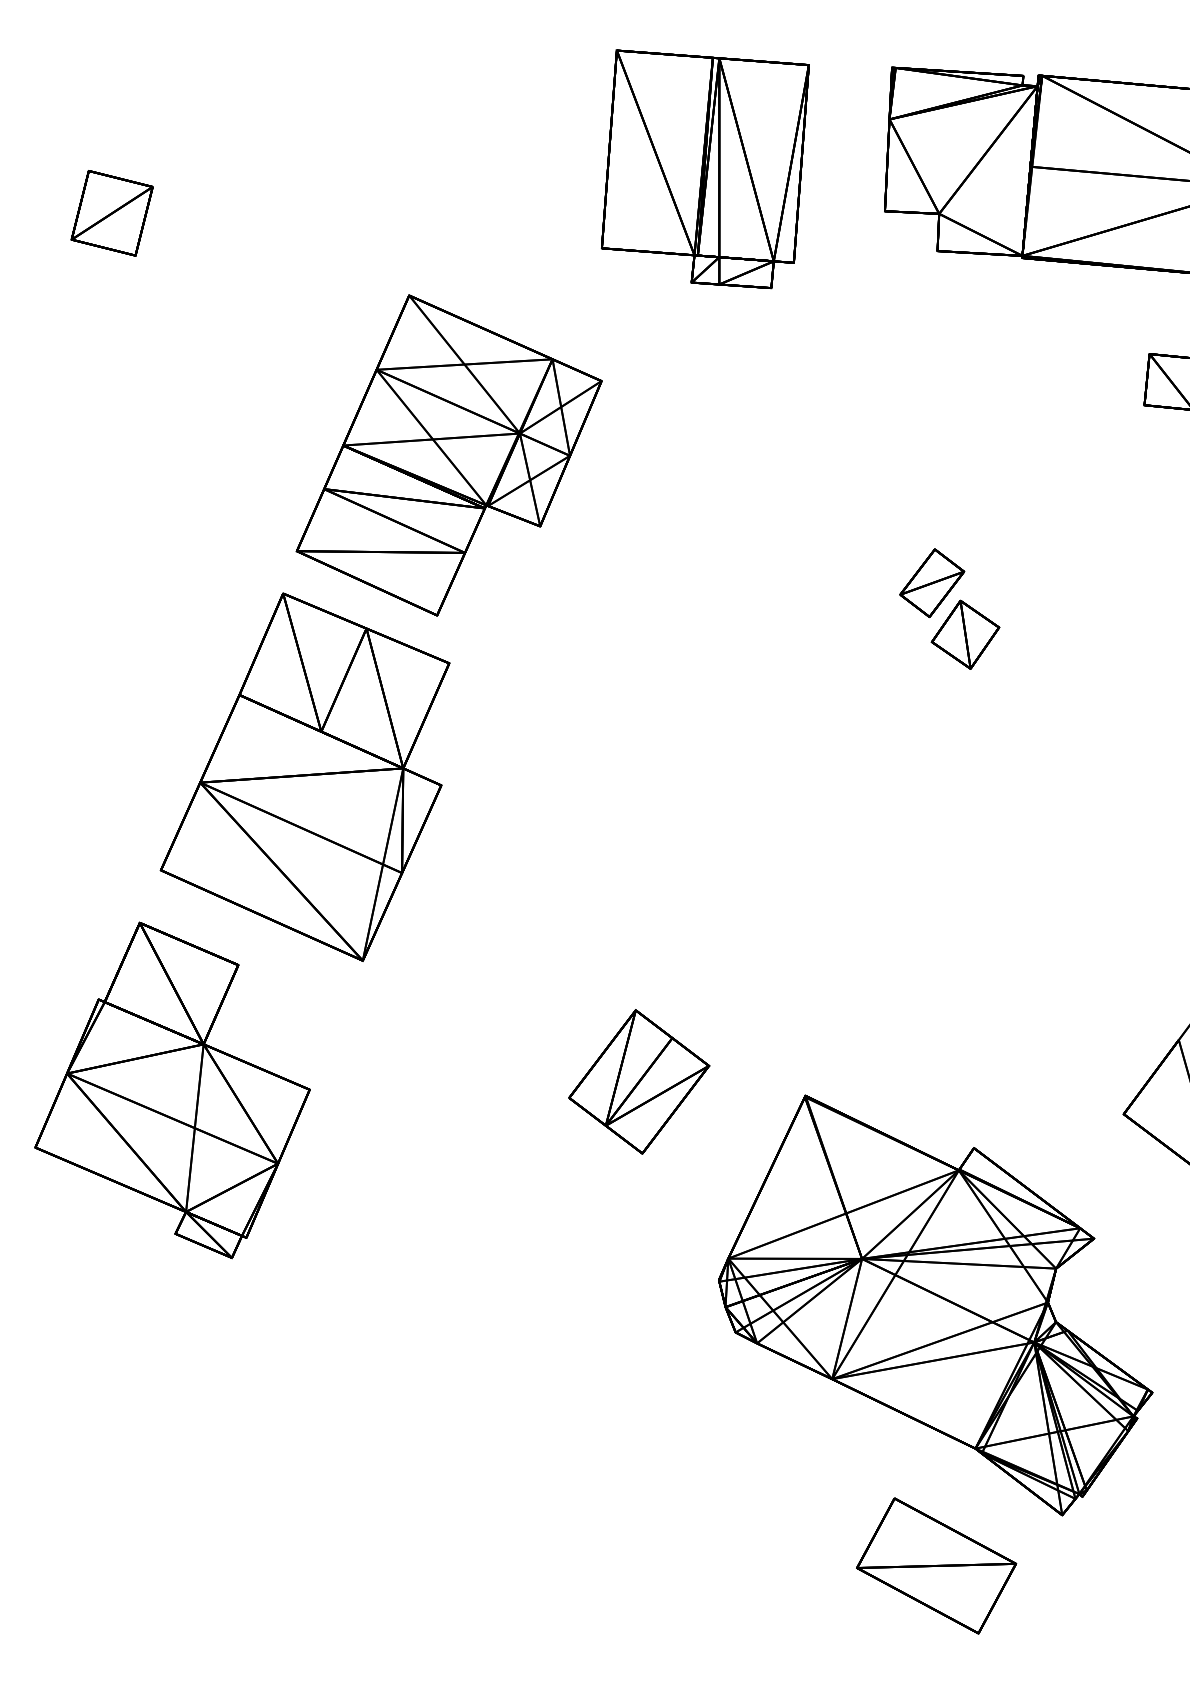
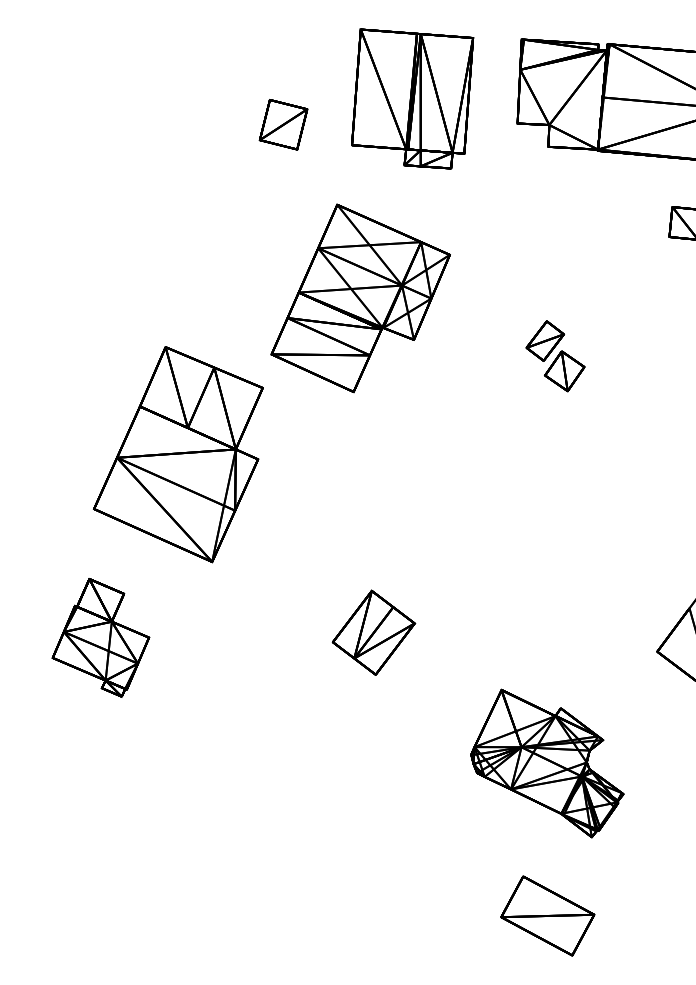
part: (112, 212) -> (283, 124), moved
part: (448, 455) -> (360, 298), moved
part: (171, 1089) -> (100, 637), size x0.6
part: (936, 1305) -> (547, 763), size x0.6

